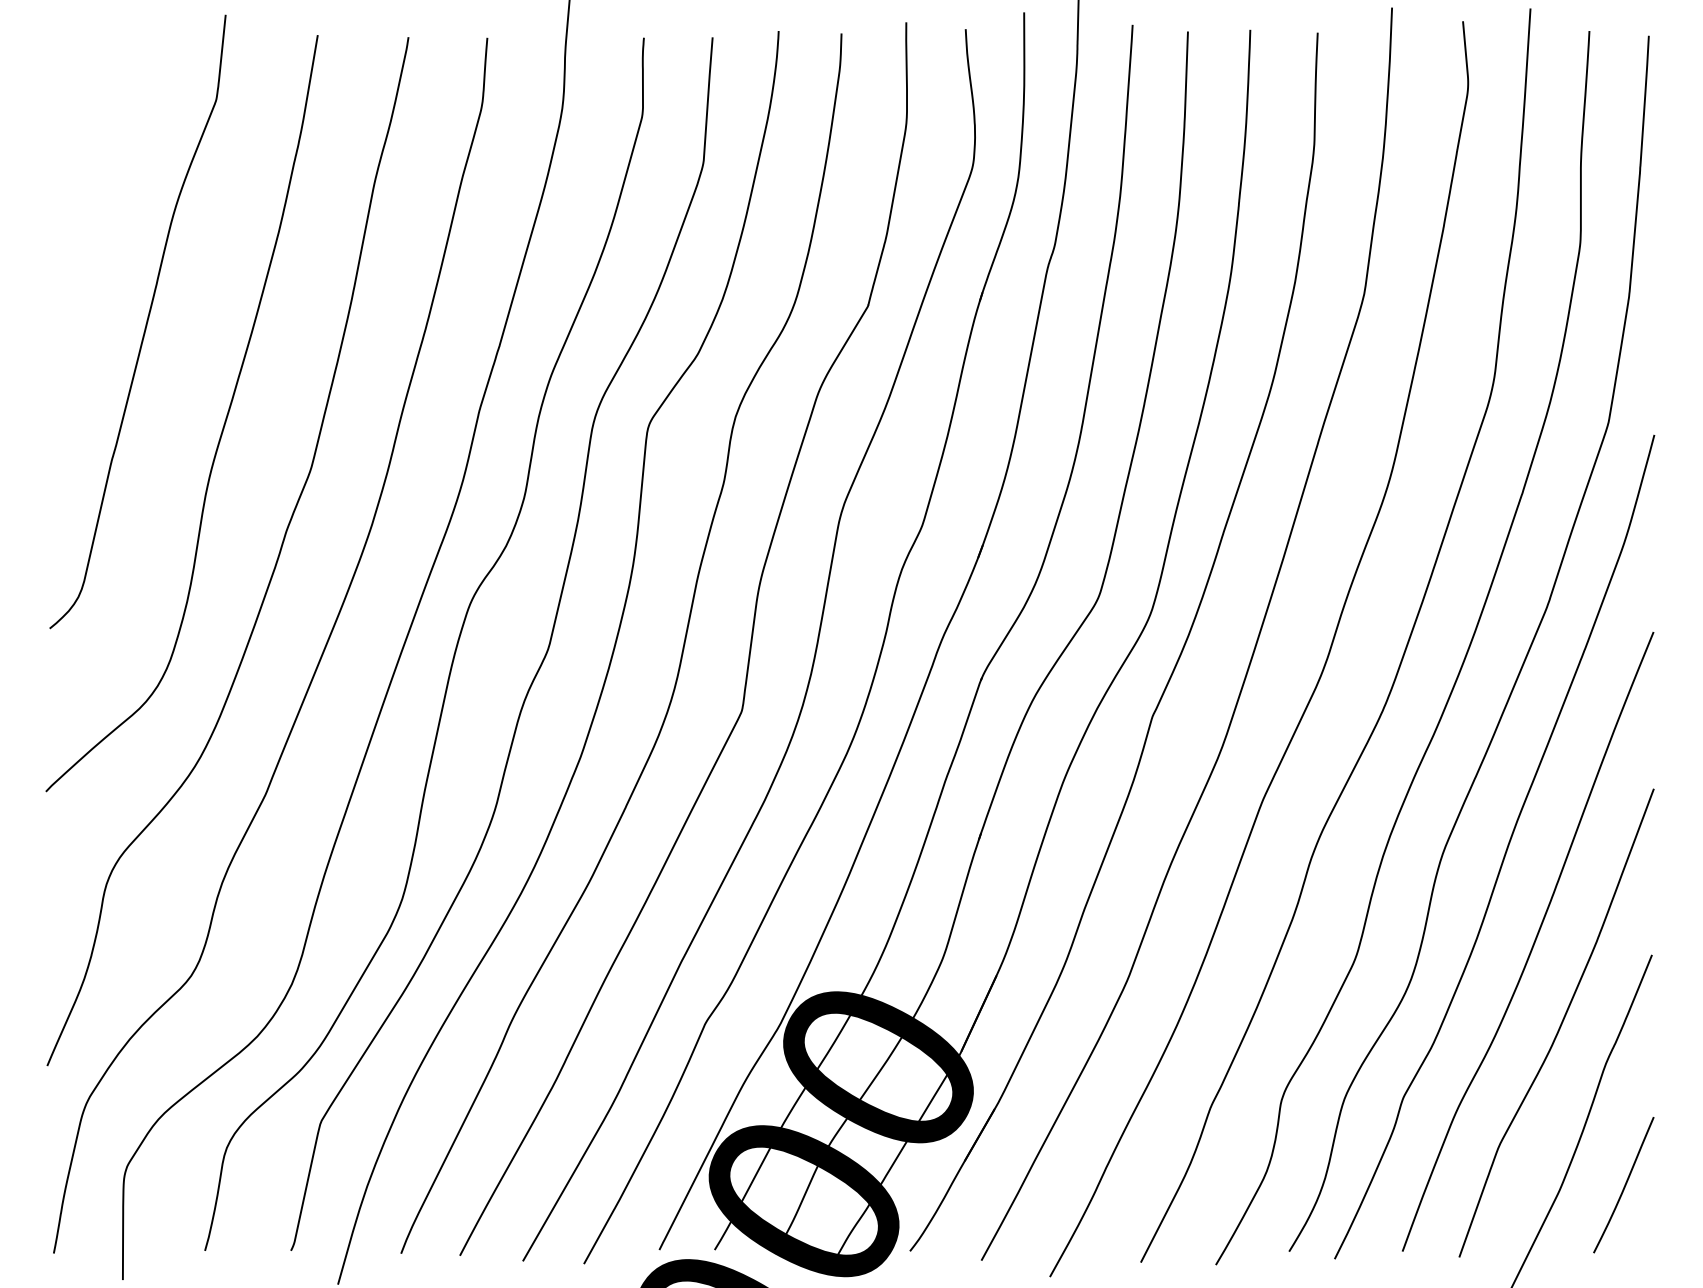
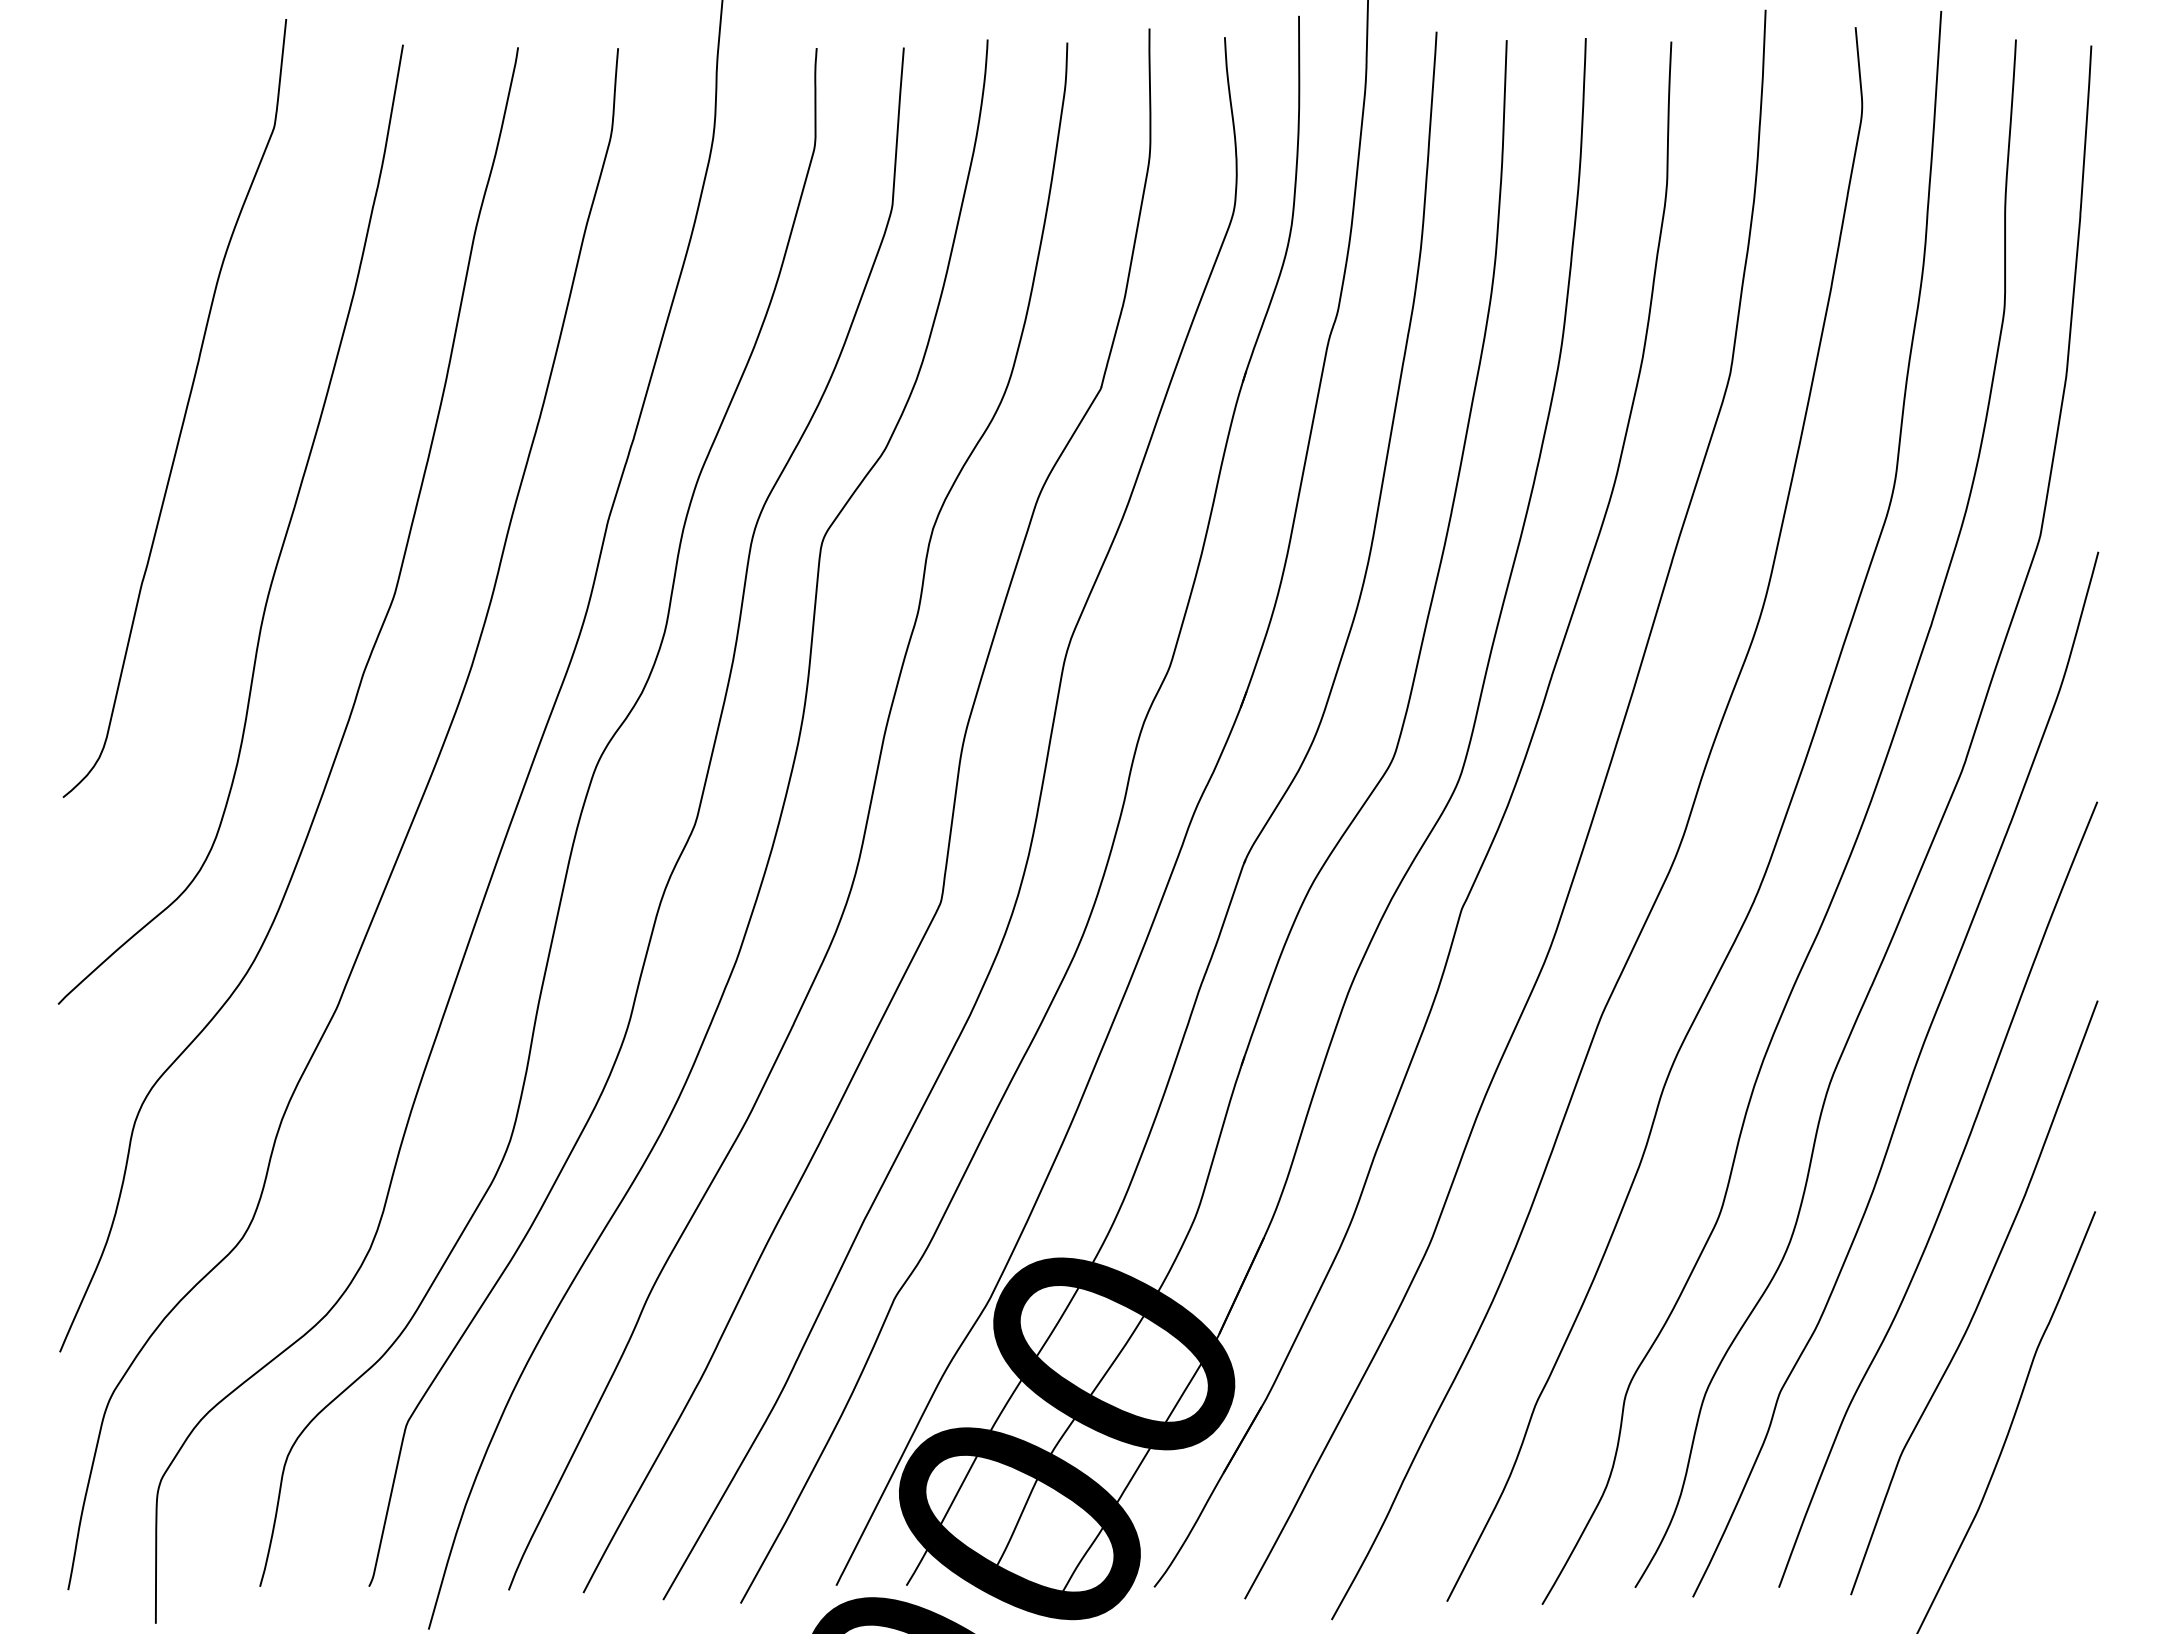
curve: (1624, 1185) -> (2060, 1503), removed

